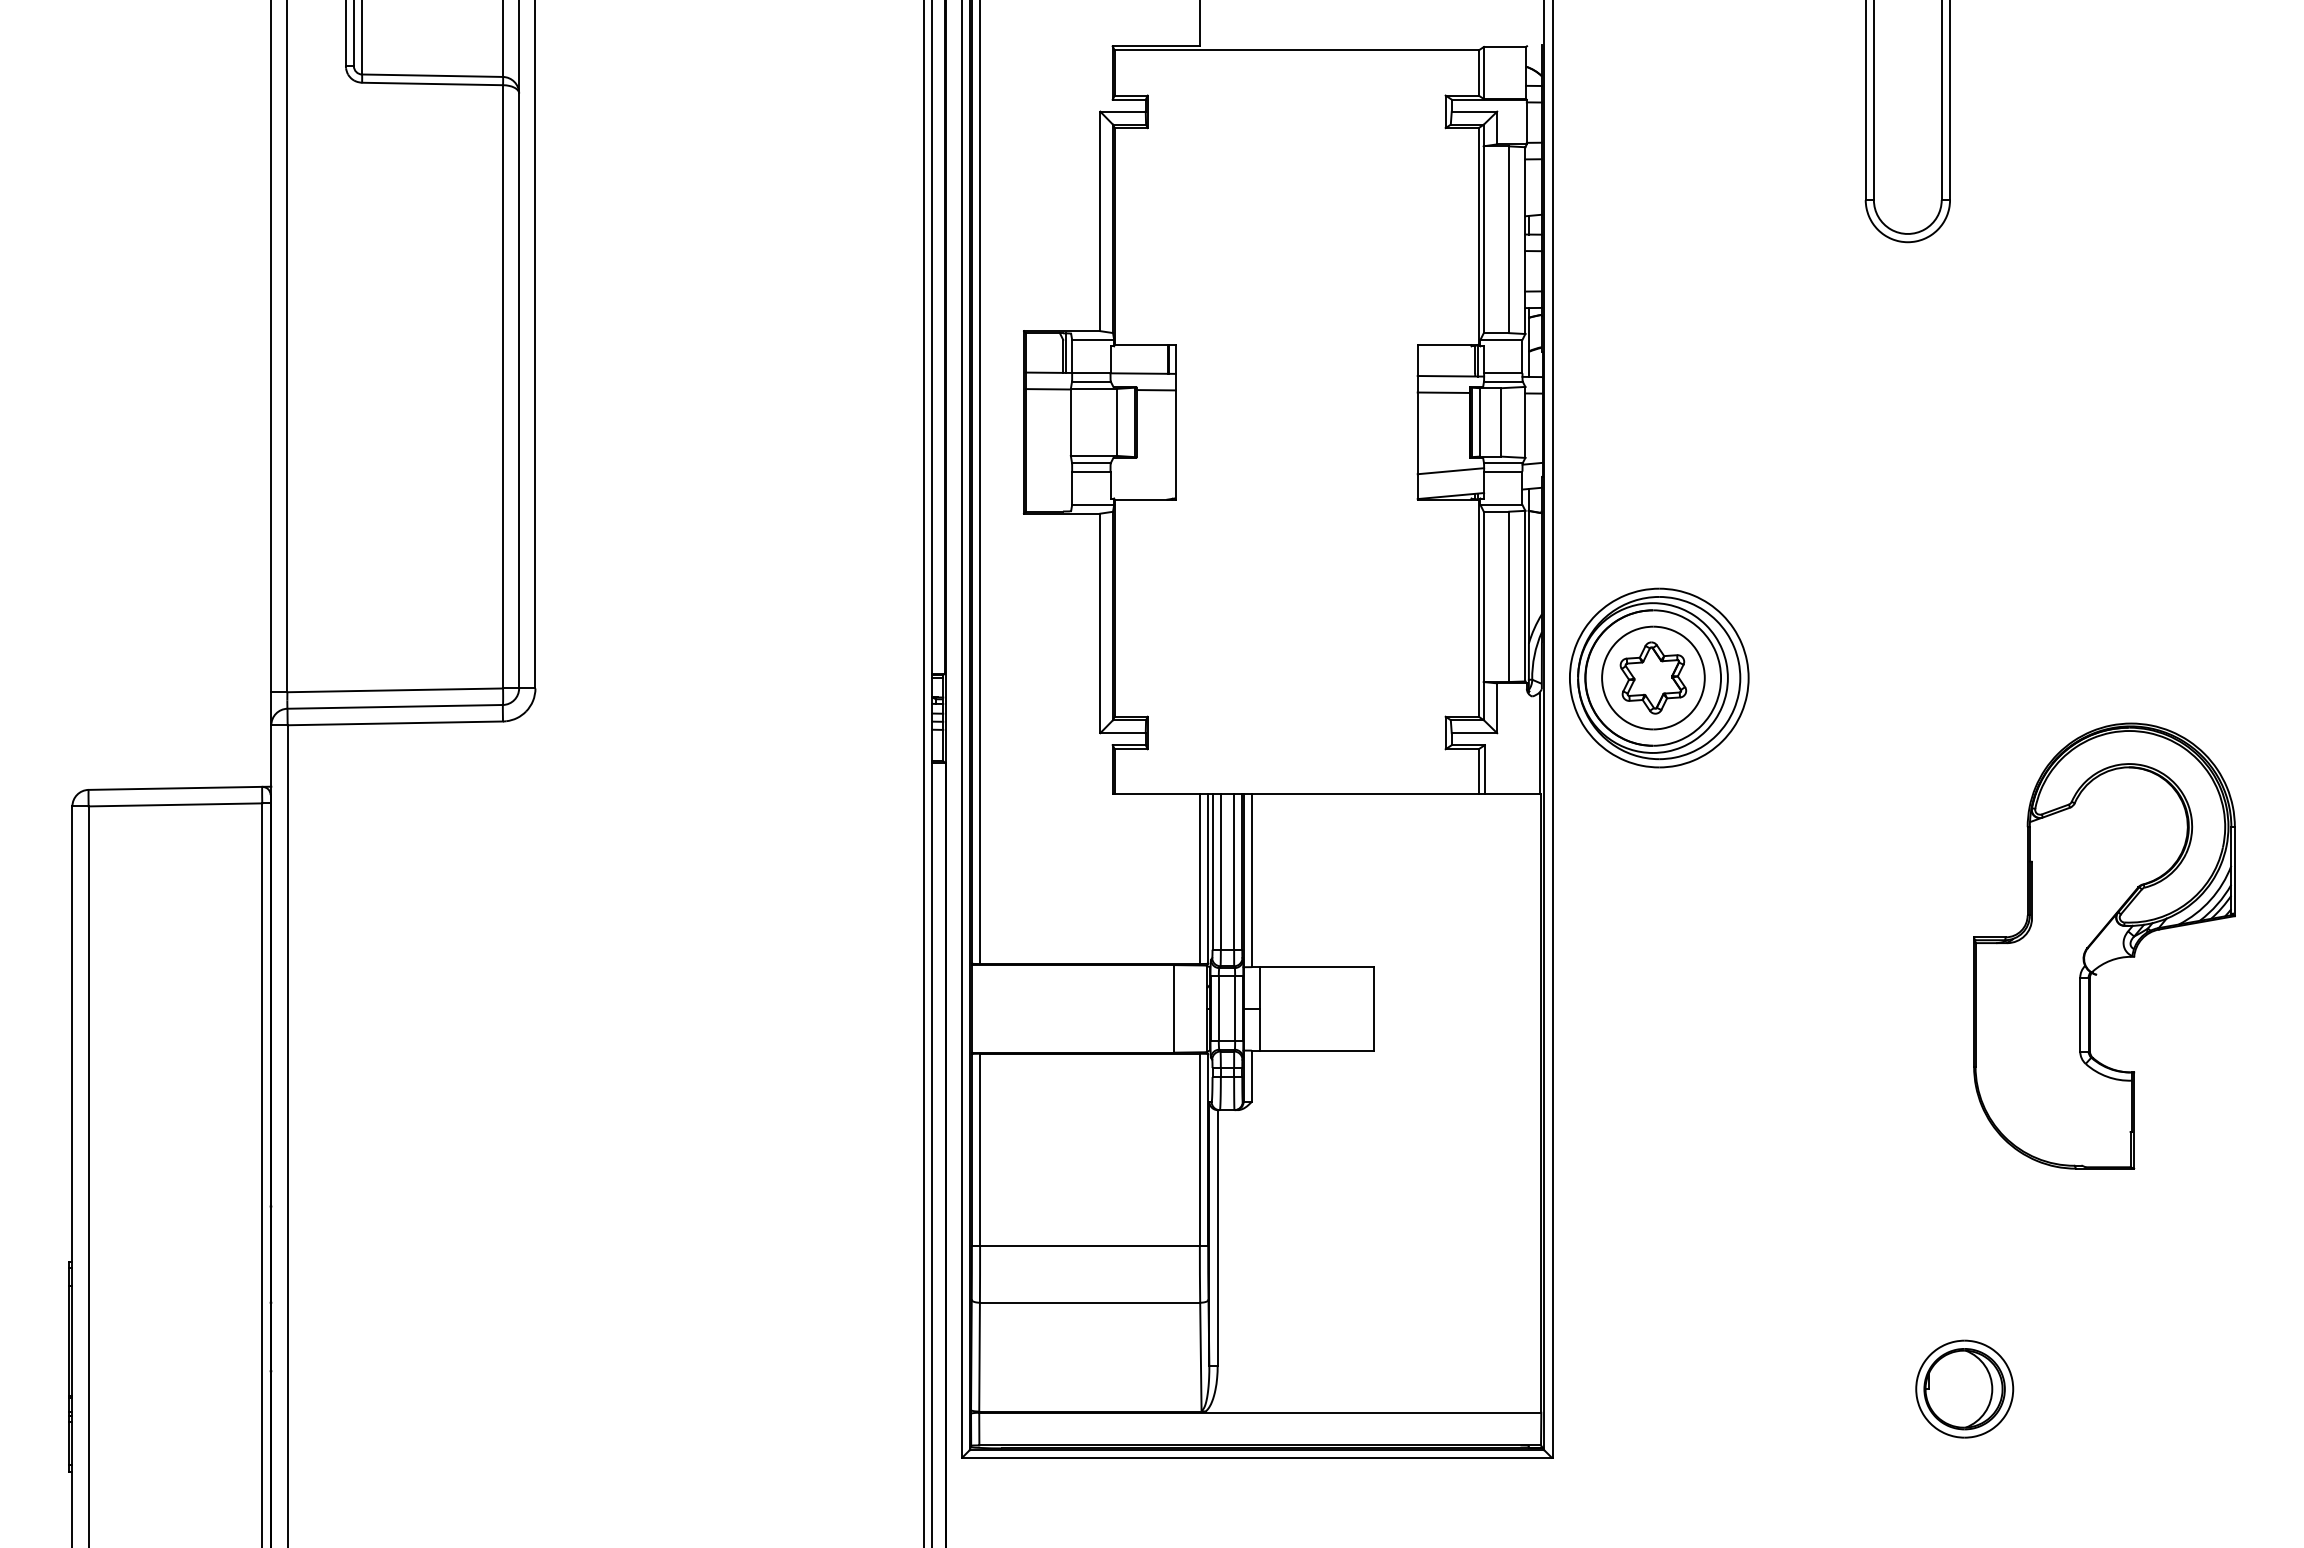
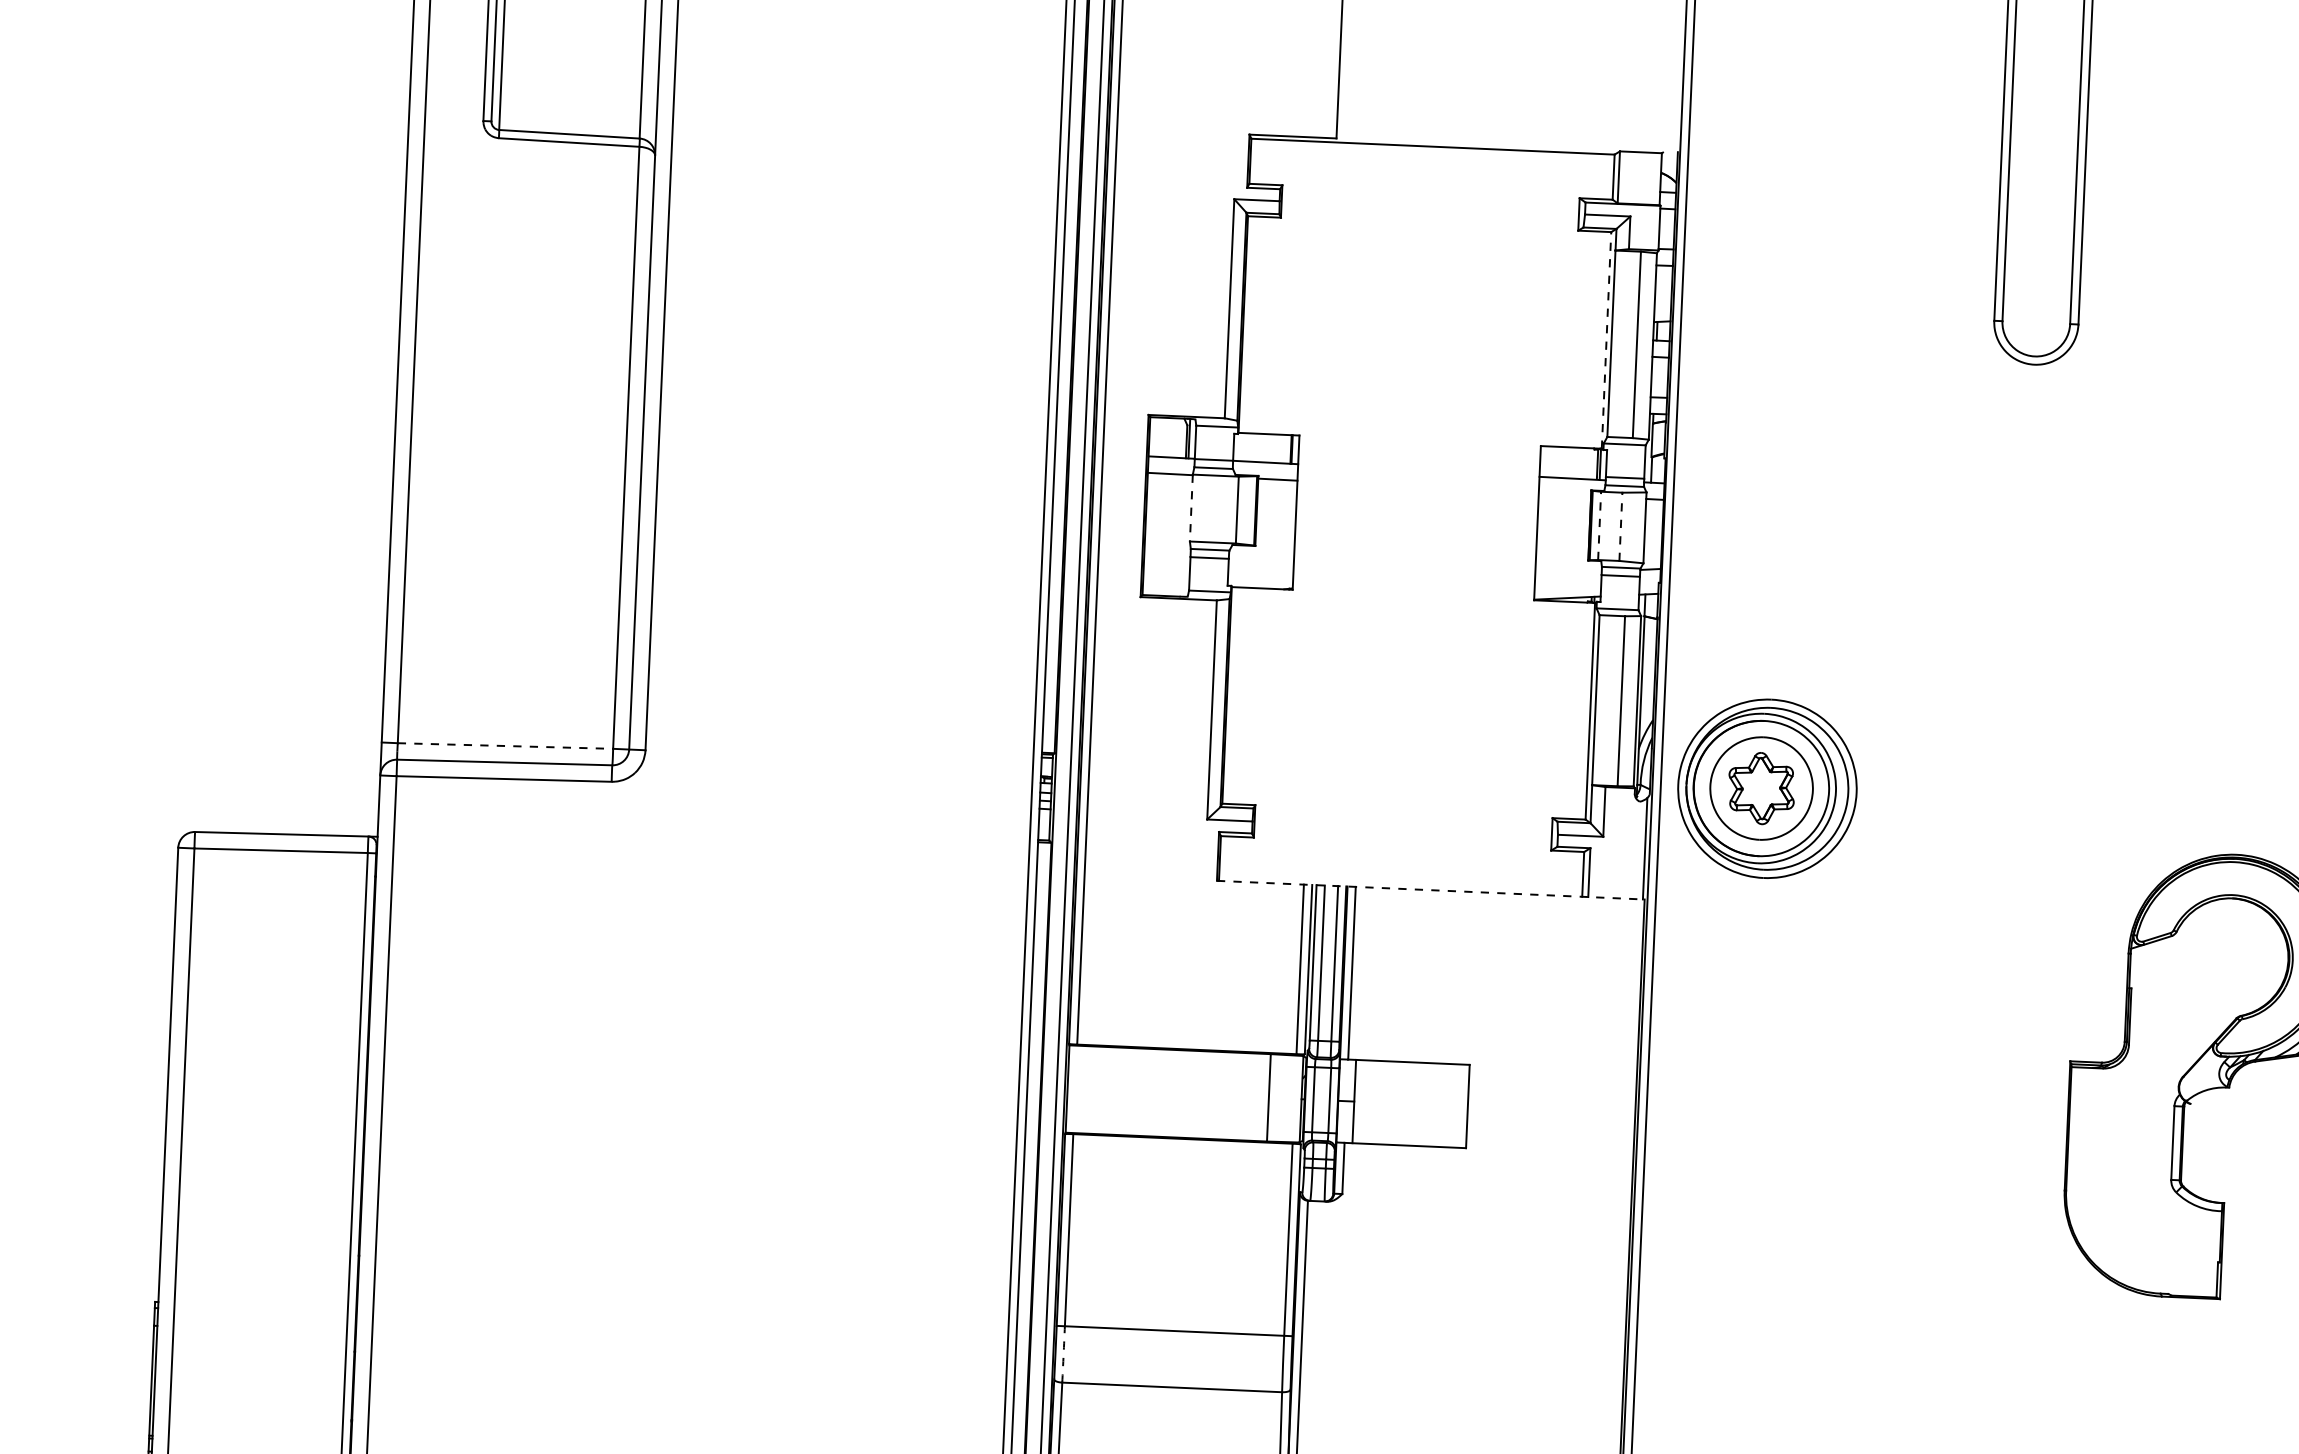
line: (1478, 236) -> (1606, 340), solid -> dashed
line: (1443, 392) -> (1564, 494), removed
line: (1479, 421) -> (1599, 524), solid -> dashed
line: (1501, 421) -> (1621, 525), solid -> dashed
line: (1070, 422) -> (1191, 508), solid -> dashed
line: (1450, 471) -> (1568, 573), removed
line: (395, 690) -> (505, 746), solid -> dashed
line: (1327, 794) -> (1431, 890), solid -> dashed
arc: (980, 1274) -> (1064, 1354), solid -> dashed

